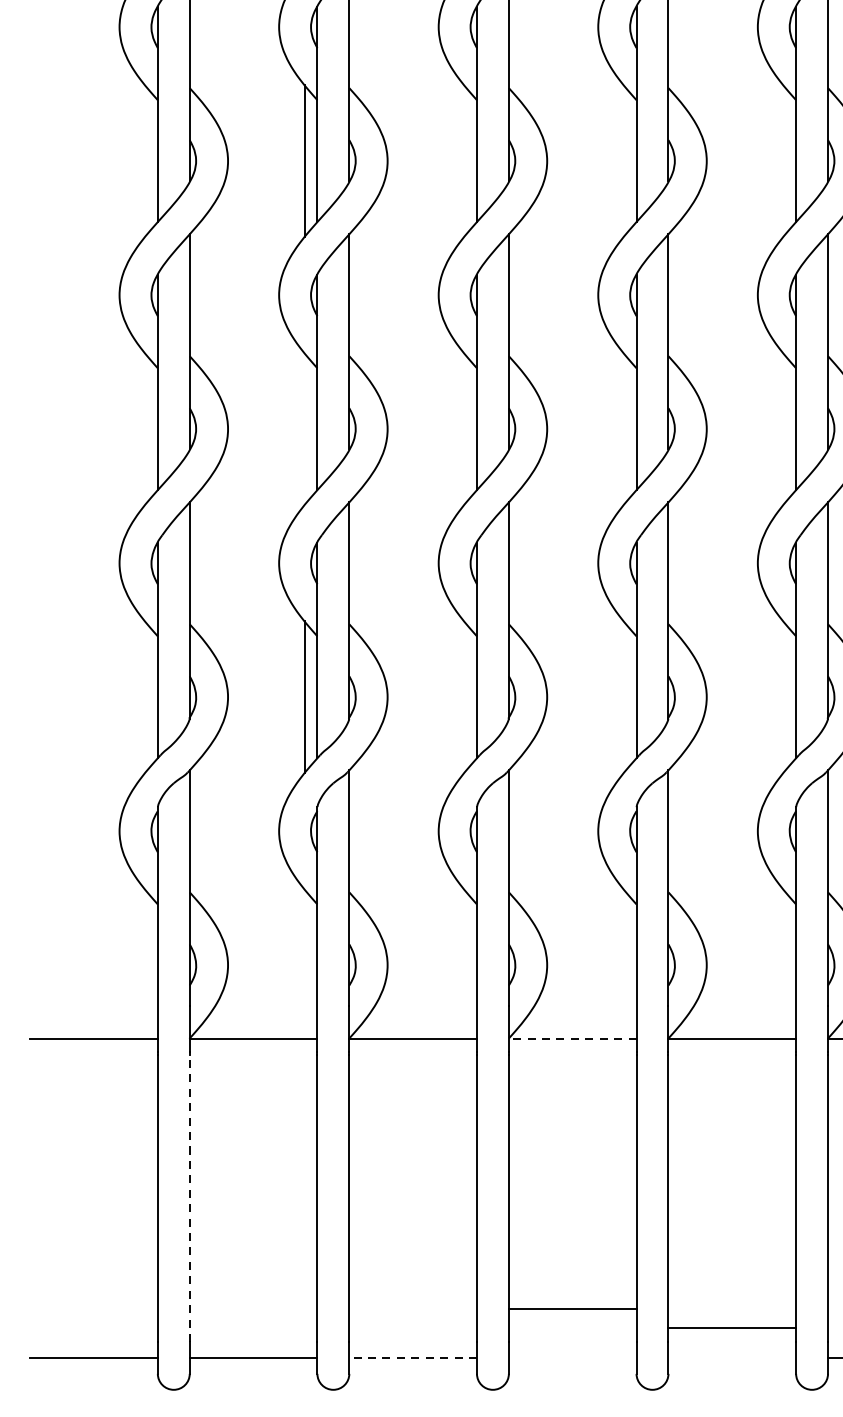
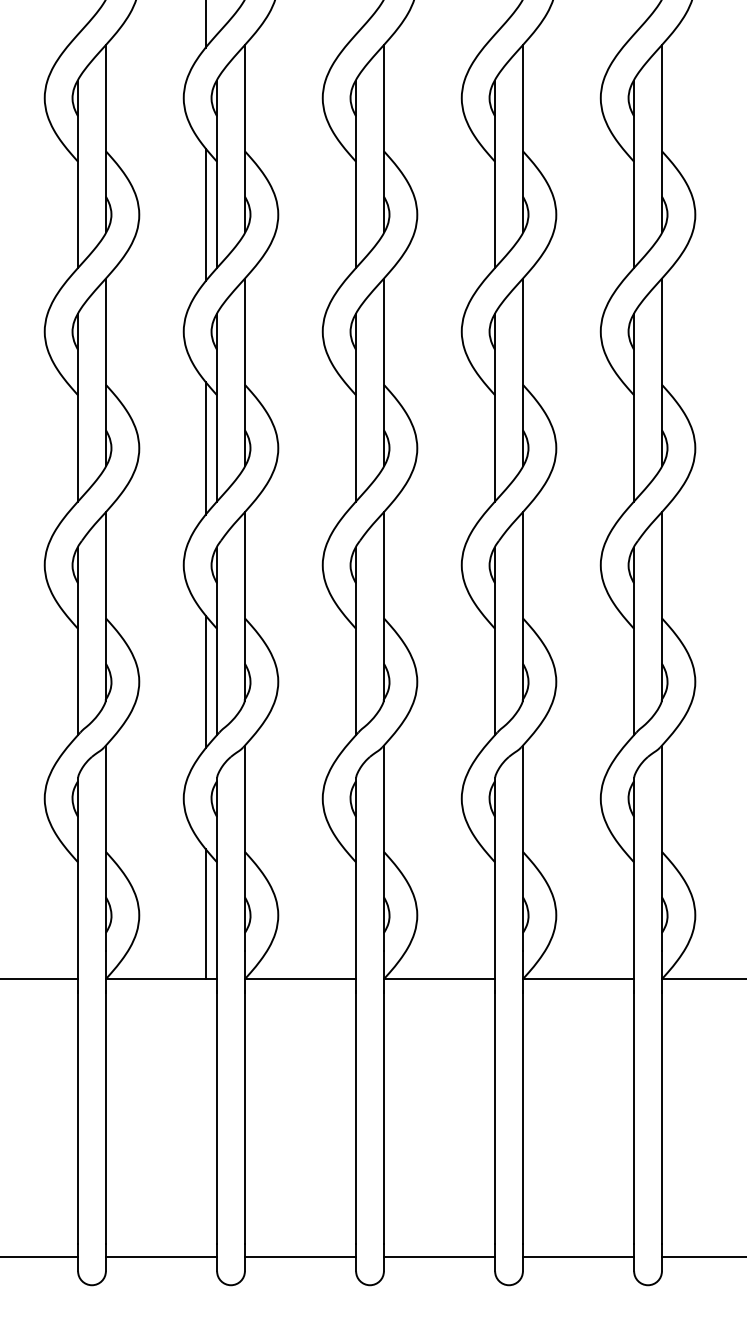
line: (304, 429) -> (205, 448), added
line: (304, 964) -> (205, 914), added
line: (572, 1038) -> (439, 979), dashed -> solid
line: (189, 1197) -> (105, 1117), dashed -> solid
line: (572, 1308) -> (439, 1257), moved
line: (732, 1328) -> (578, 1257), moved
line: (413, 1357) -> (300, 1257), dashed -> solid

